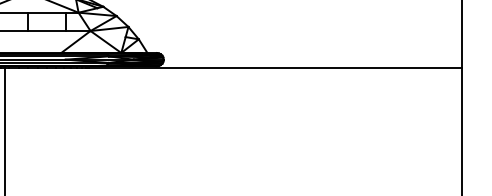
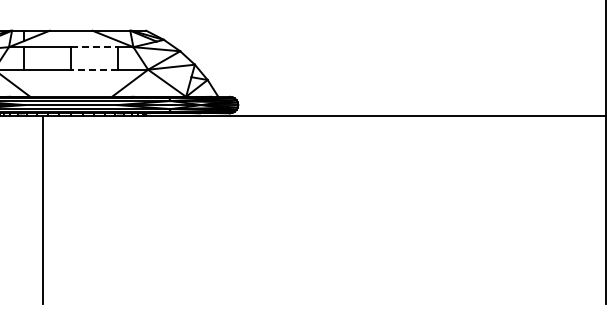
line: (47, 12) -> (95, 47), solid -> dashed
line: (47, 30) -> (94, 69), solid -> dashed

